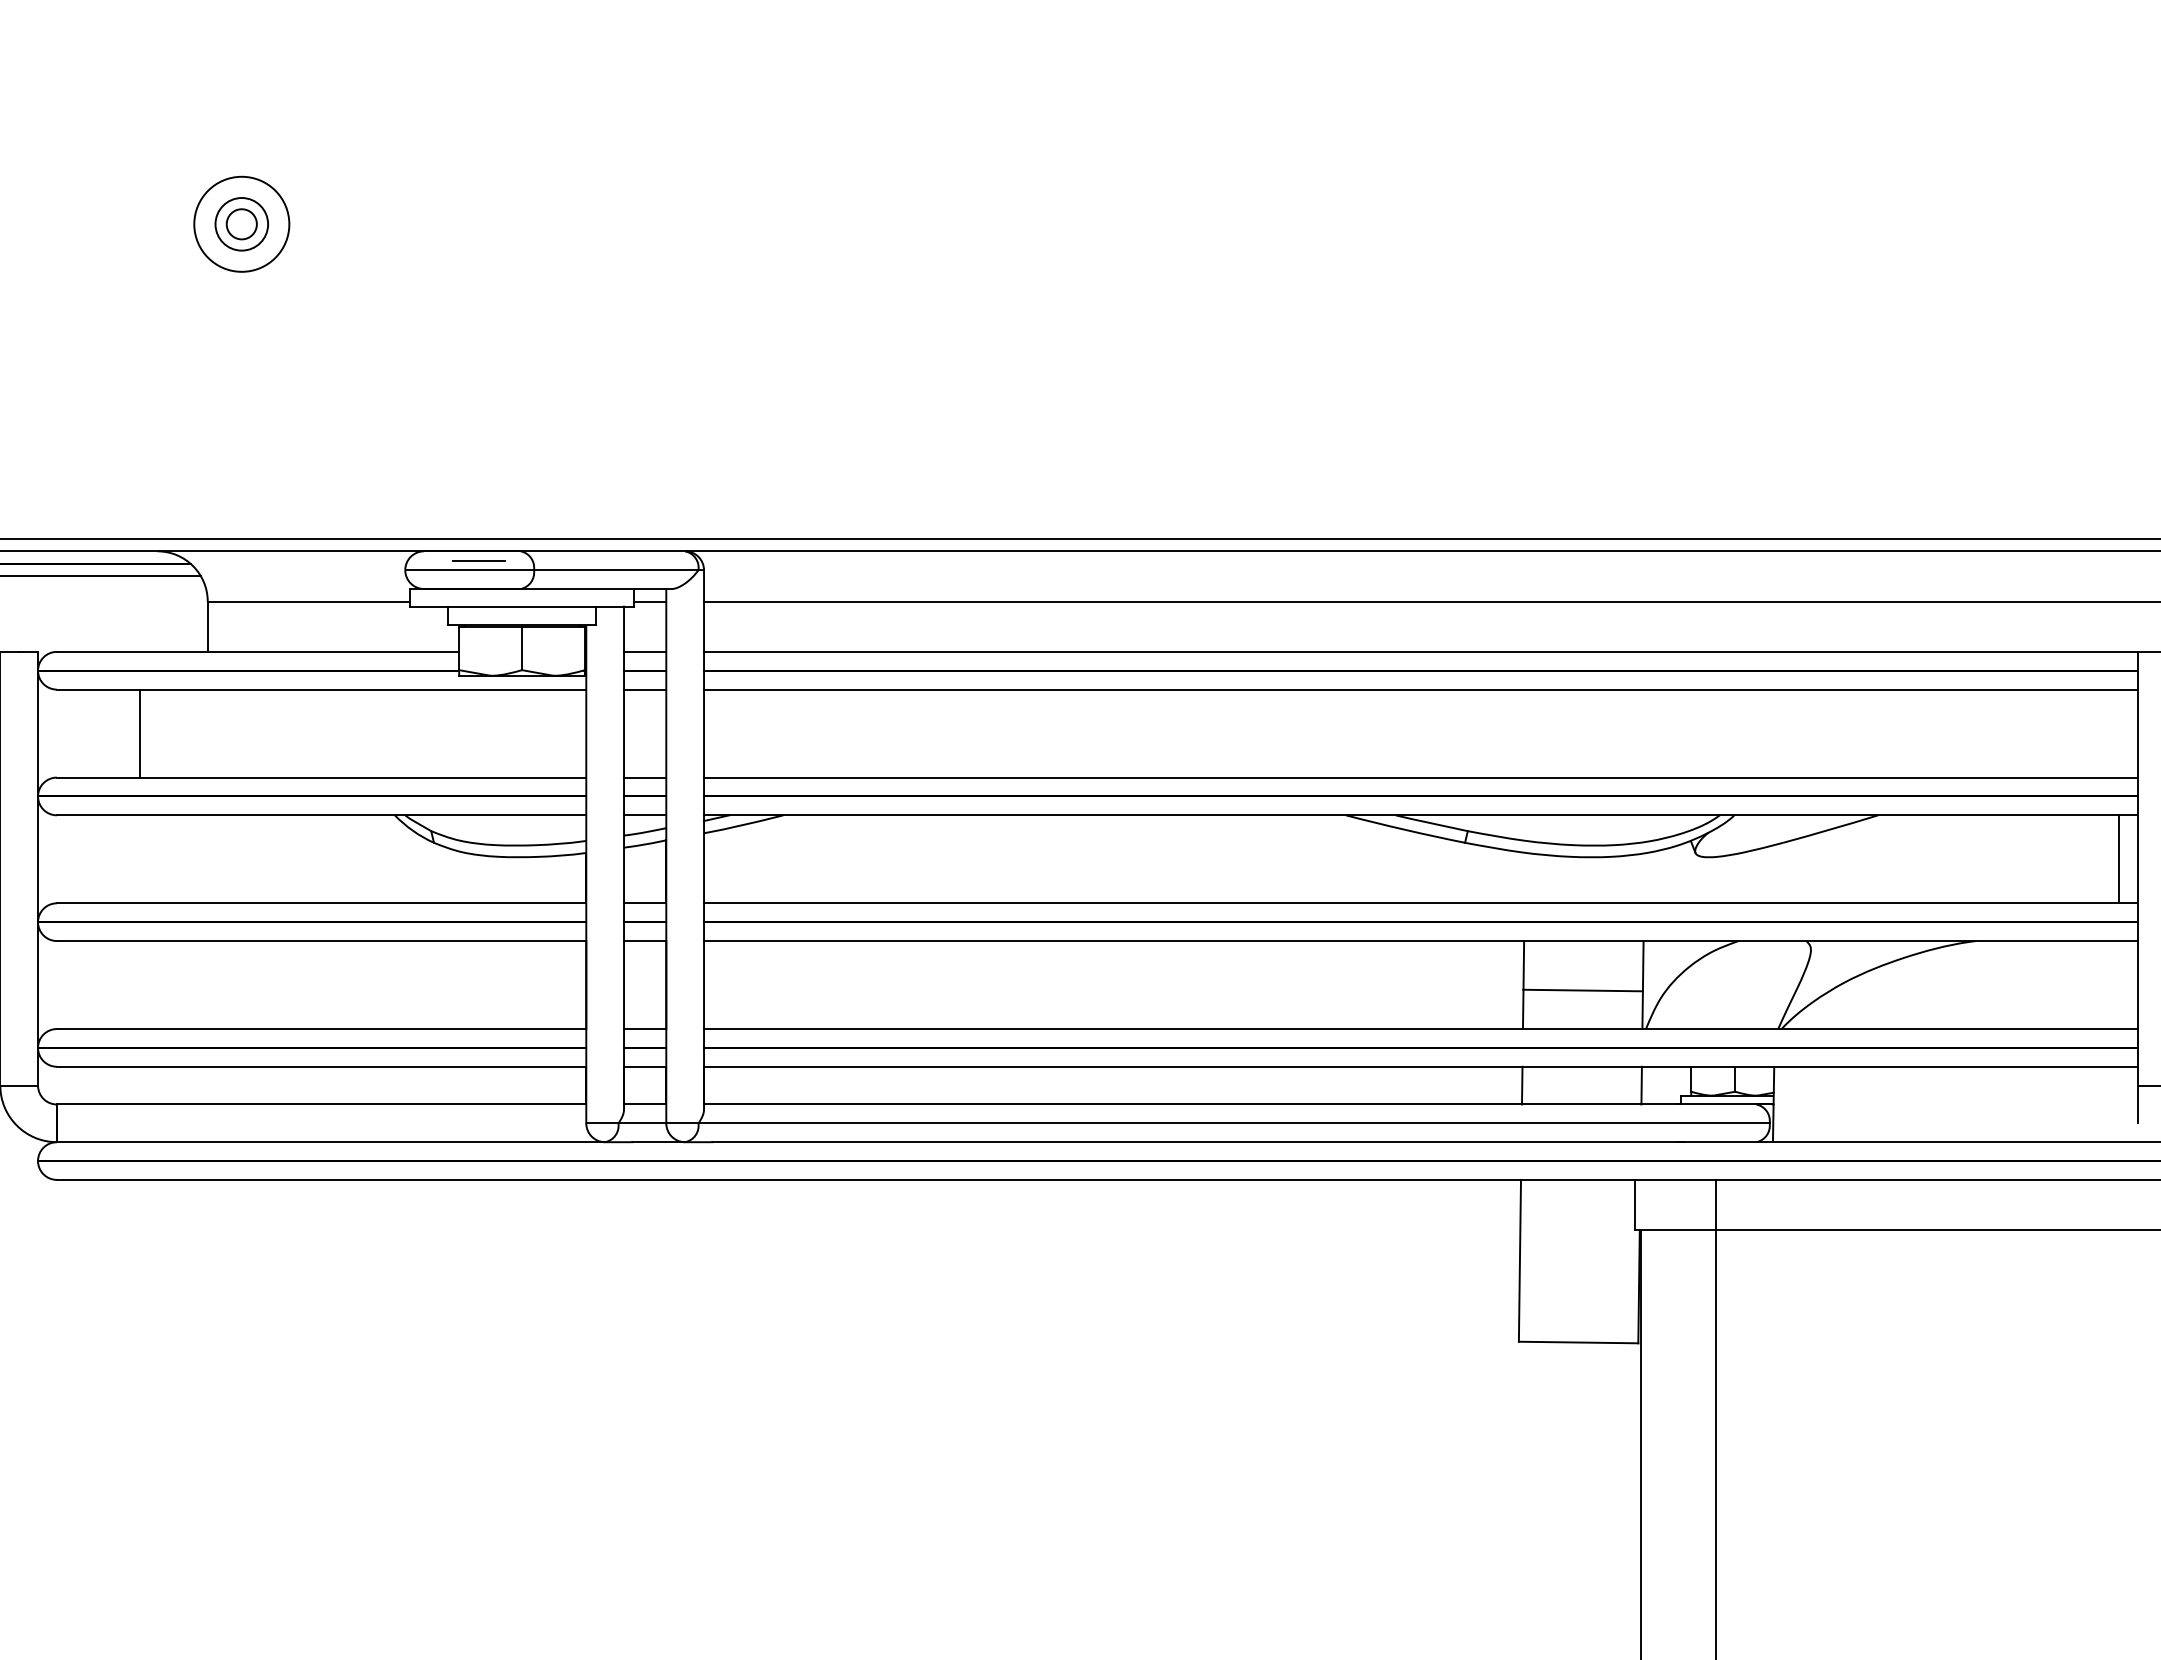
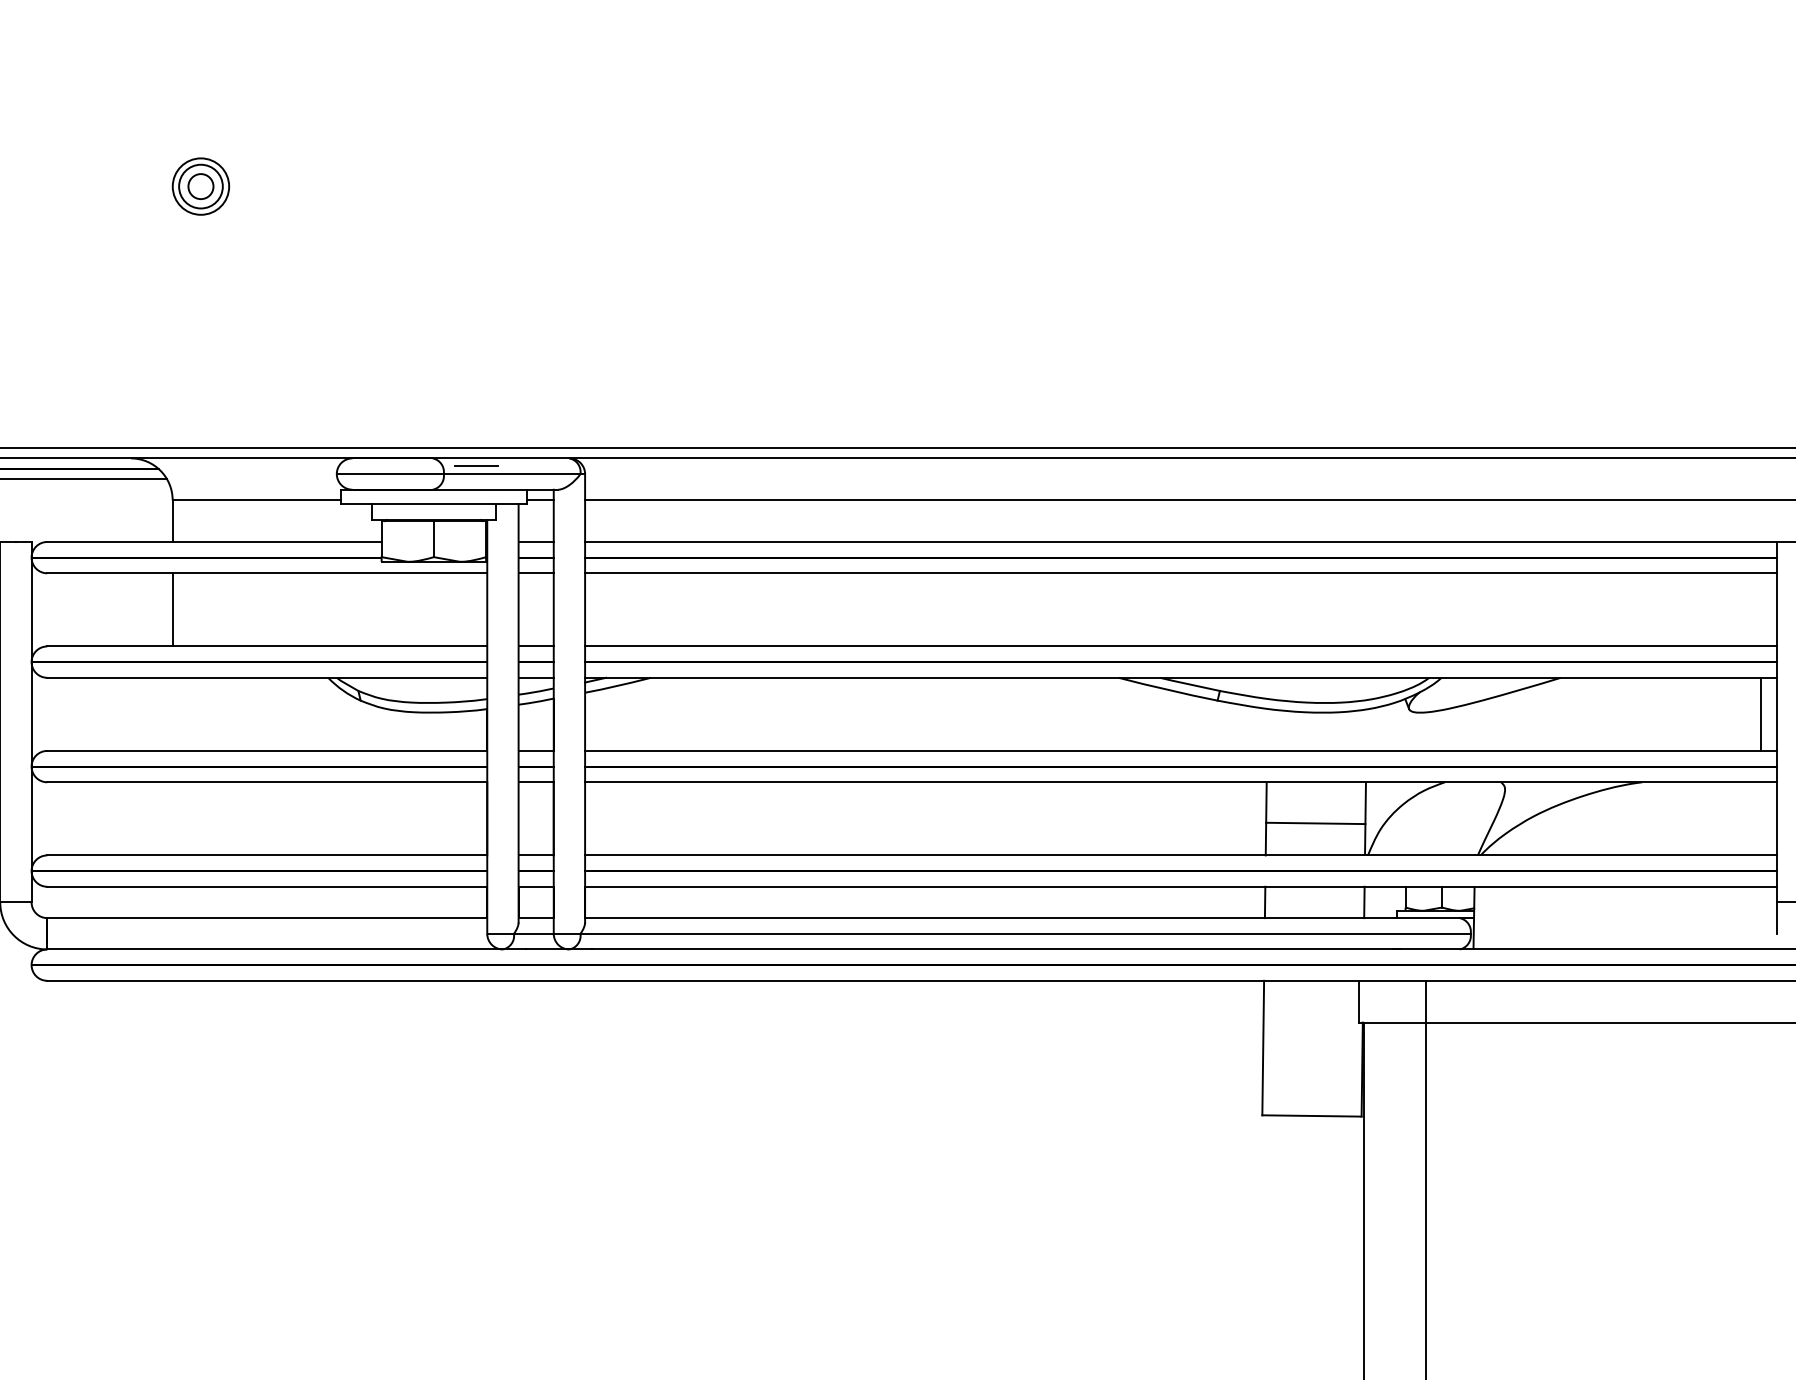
circle: (241, 224) -> (200, 186), size x0.71
line: (478, 560) -> (476, 466), moved
line: (139, 733) -> (172, 609), moved

